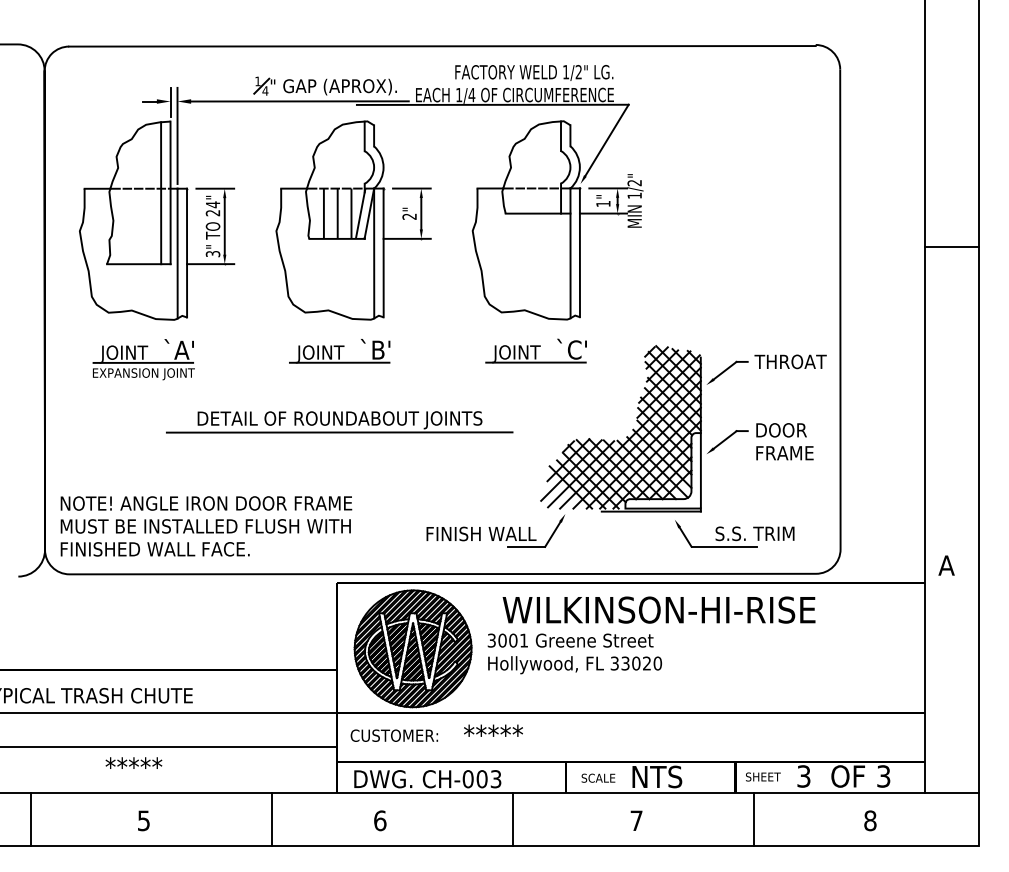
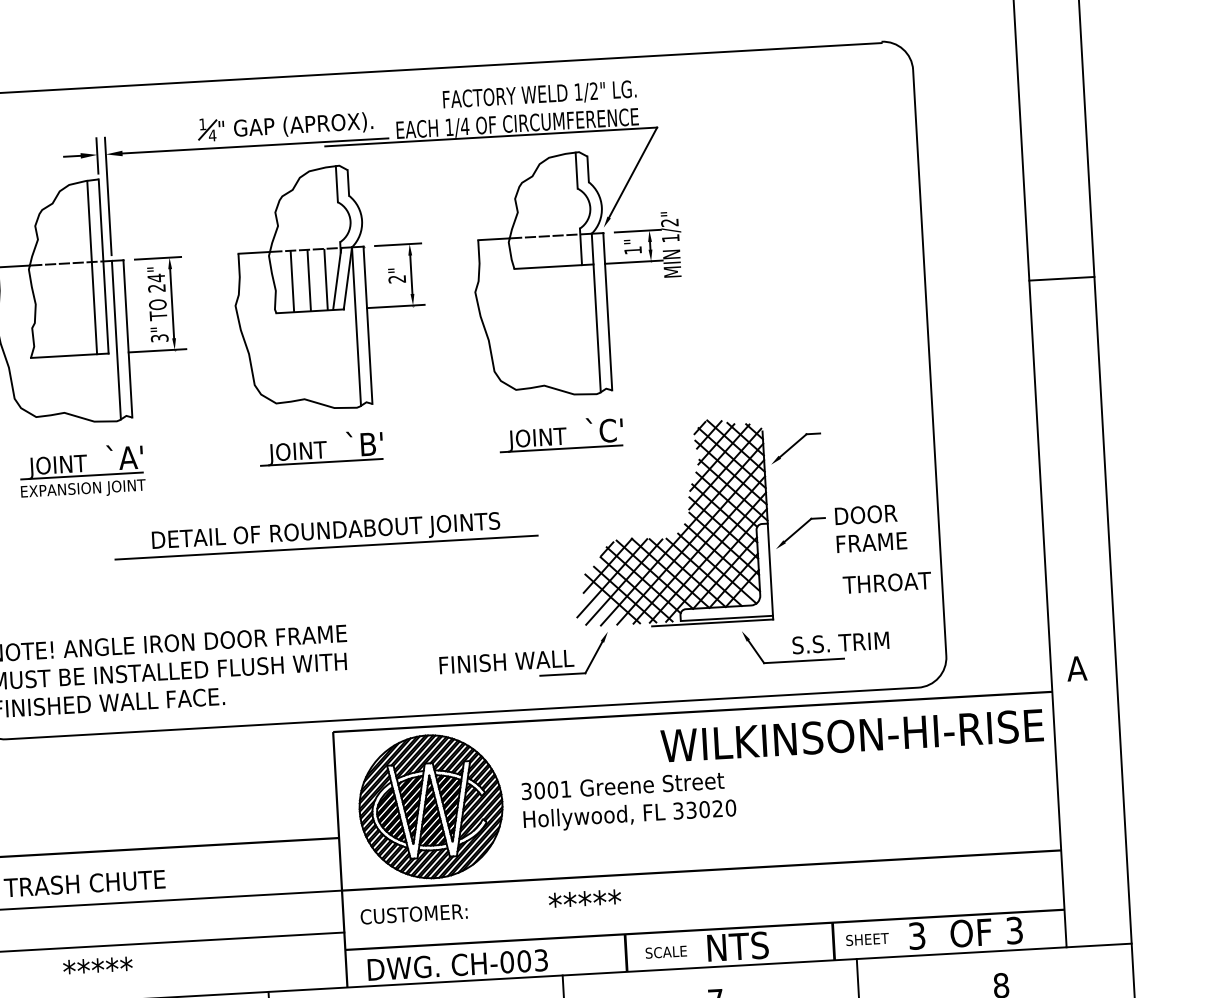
text: (790, 361) -> (887, 582), moved
text: (658, 609) -> (851, 735), moved
text: (493, 730) -> (584, 898), moved

